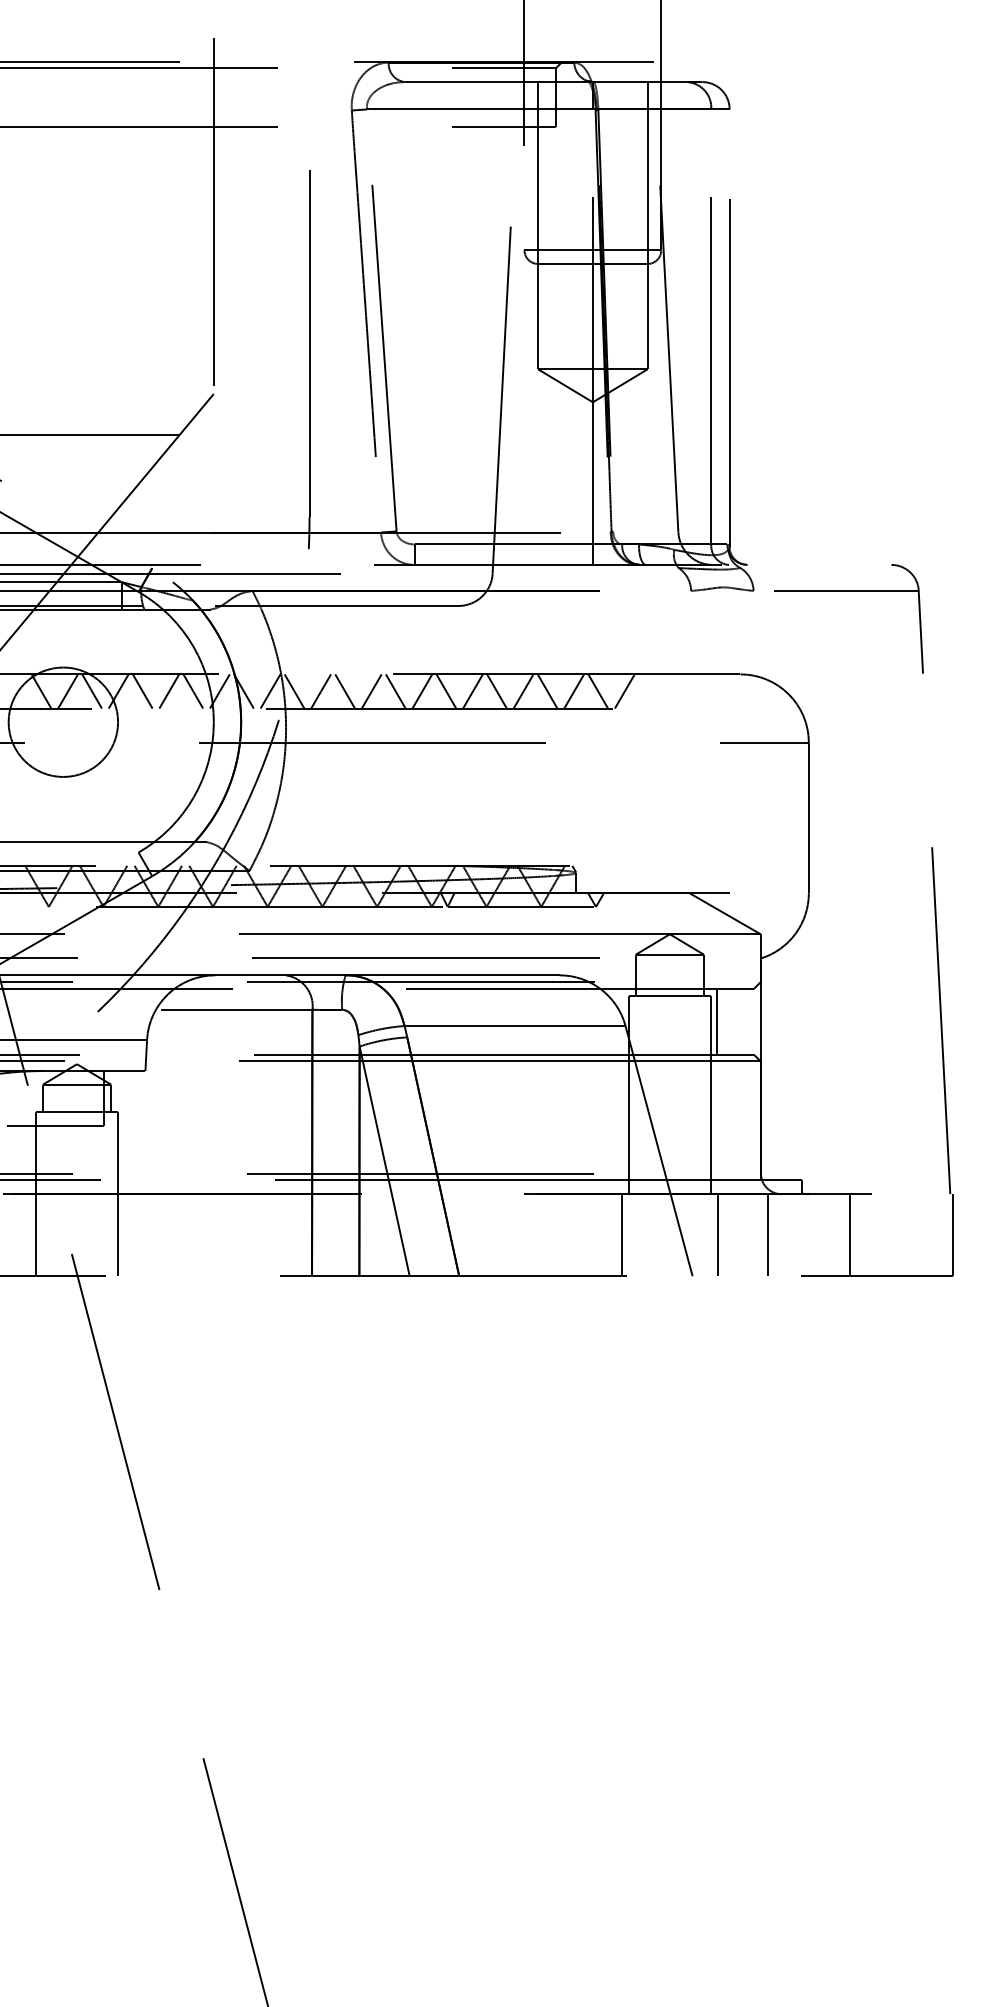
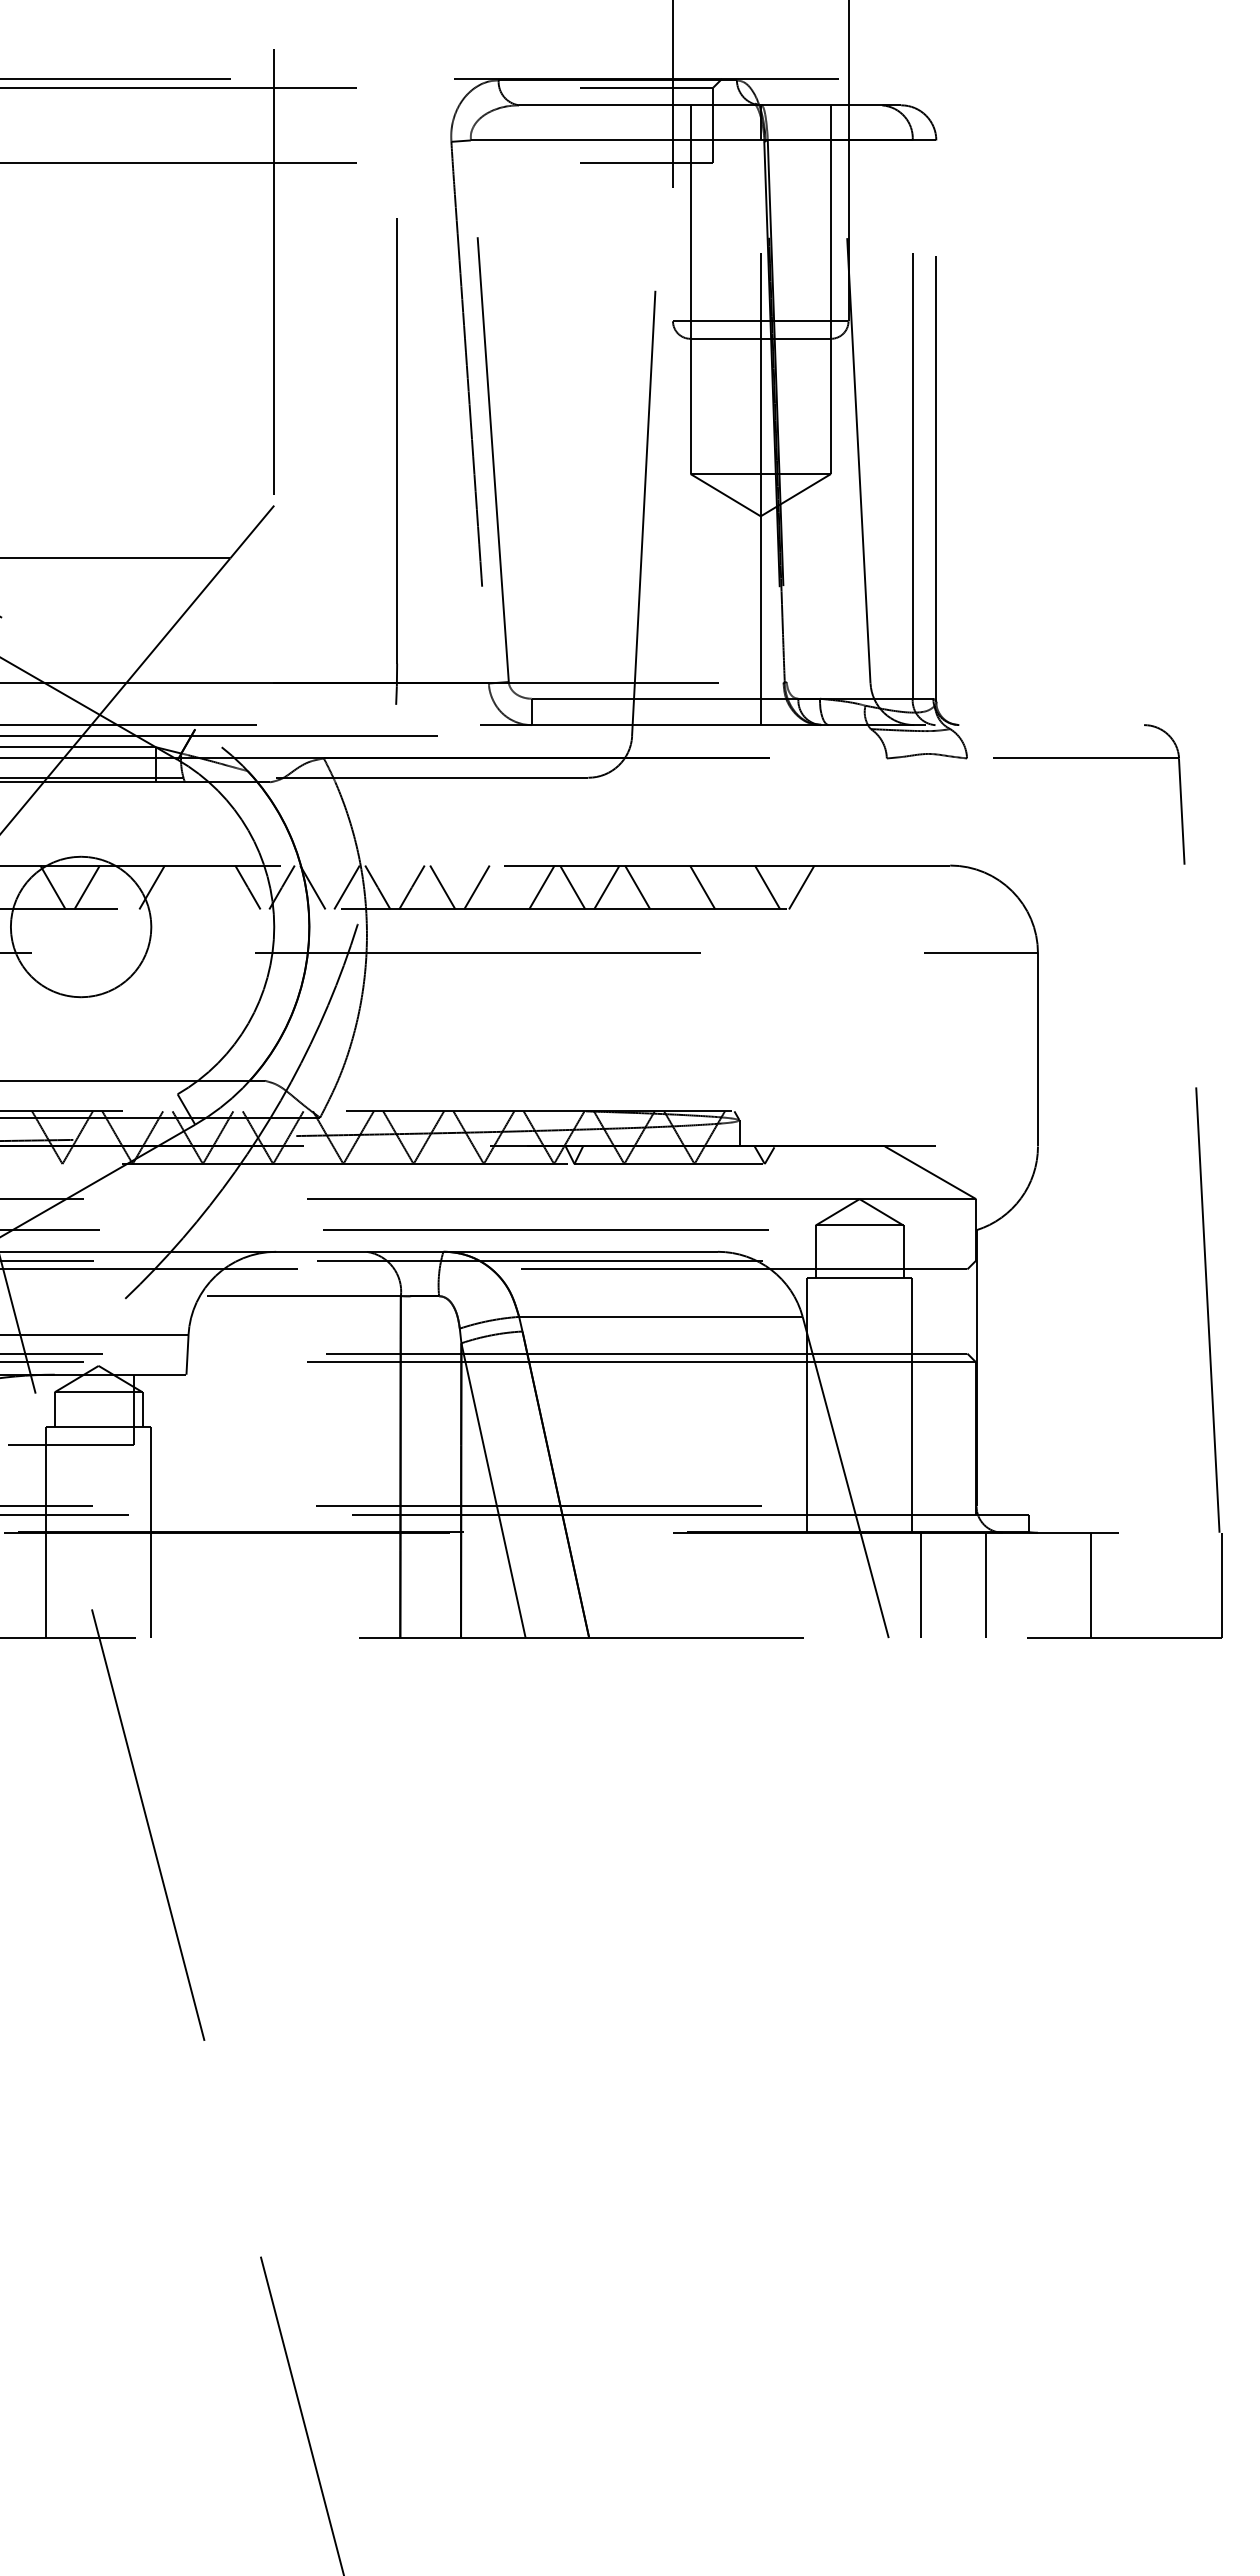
line: (91, 691) -> (117, 887), removed
line: (142, 691) -> (182, 887), removed
line: (168, 691) -> (216, 887), removed
line: (395, 691) -> (507, 887), removed
line: (523, 691) -> (671, 887), removed
line: (573, 691) -> (736, 887), removed
line: (717, 1021) -> (920, 1311), removed
line: (622, 1235) -> (798, 1585), removed

